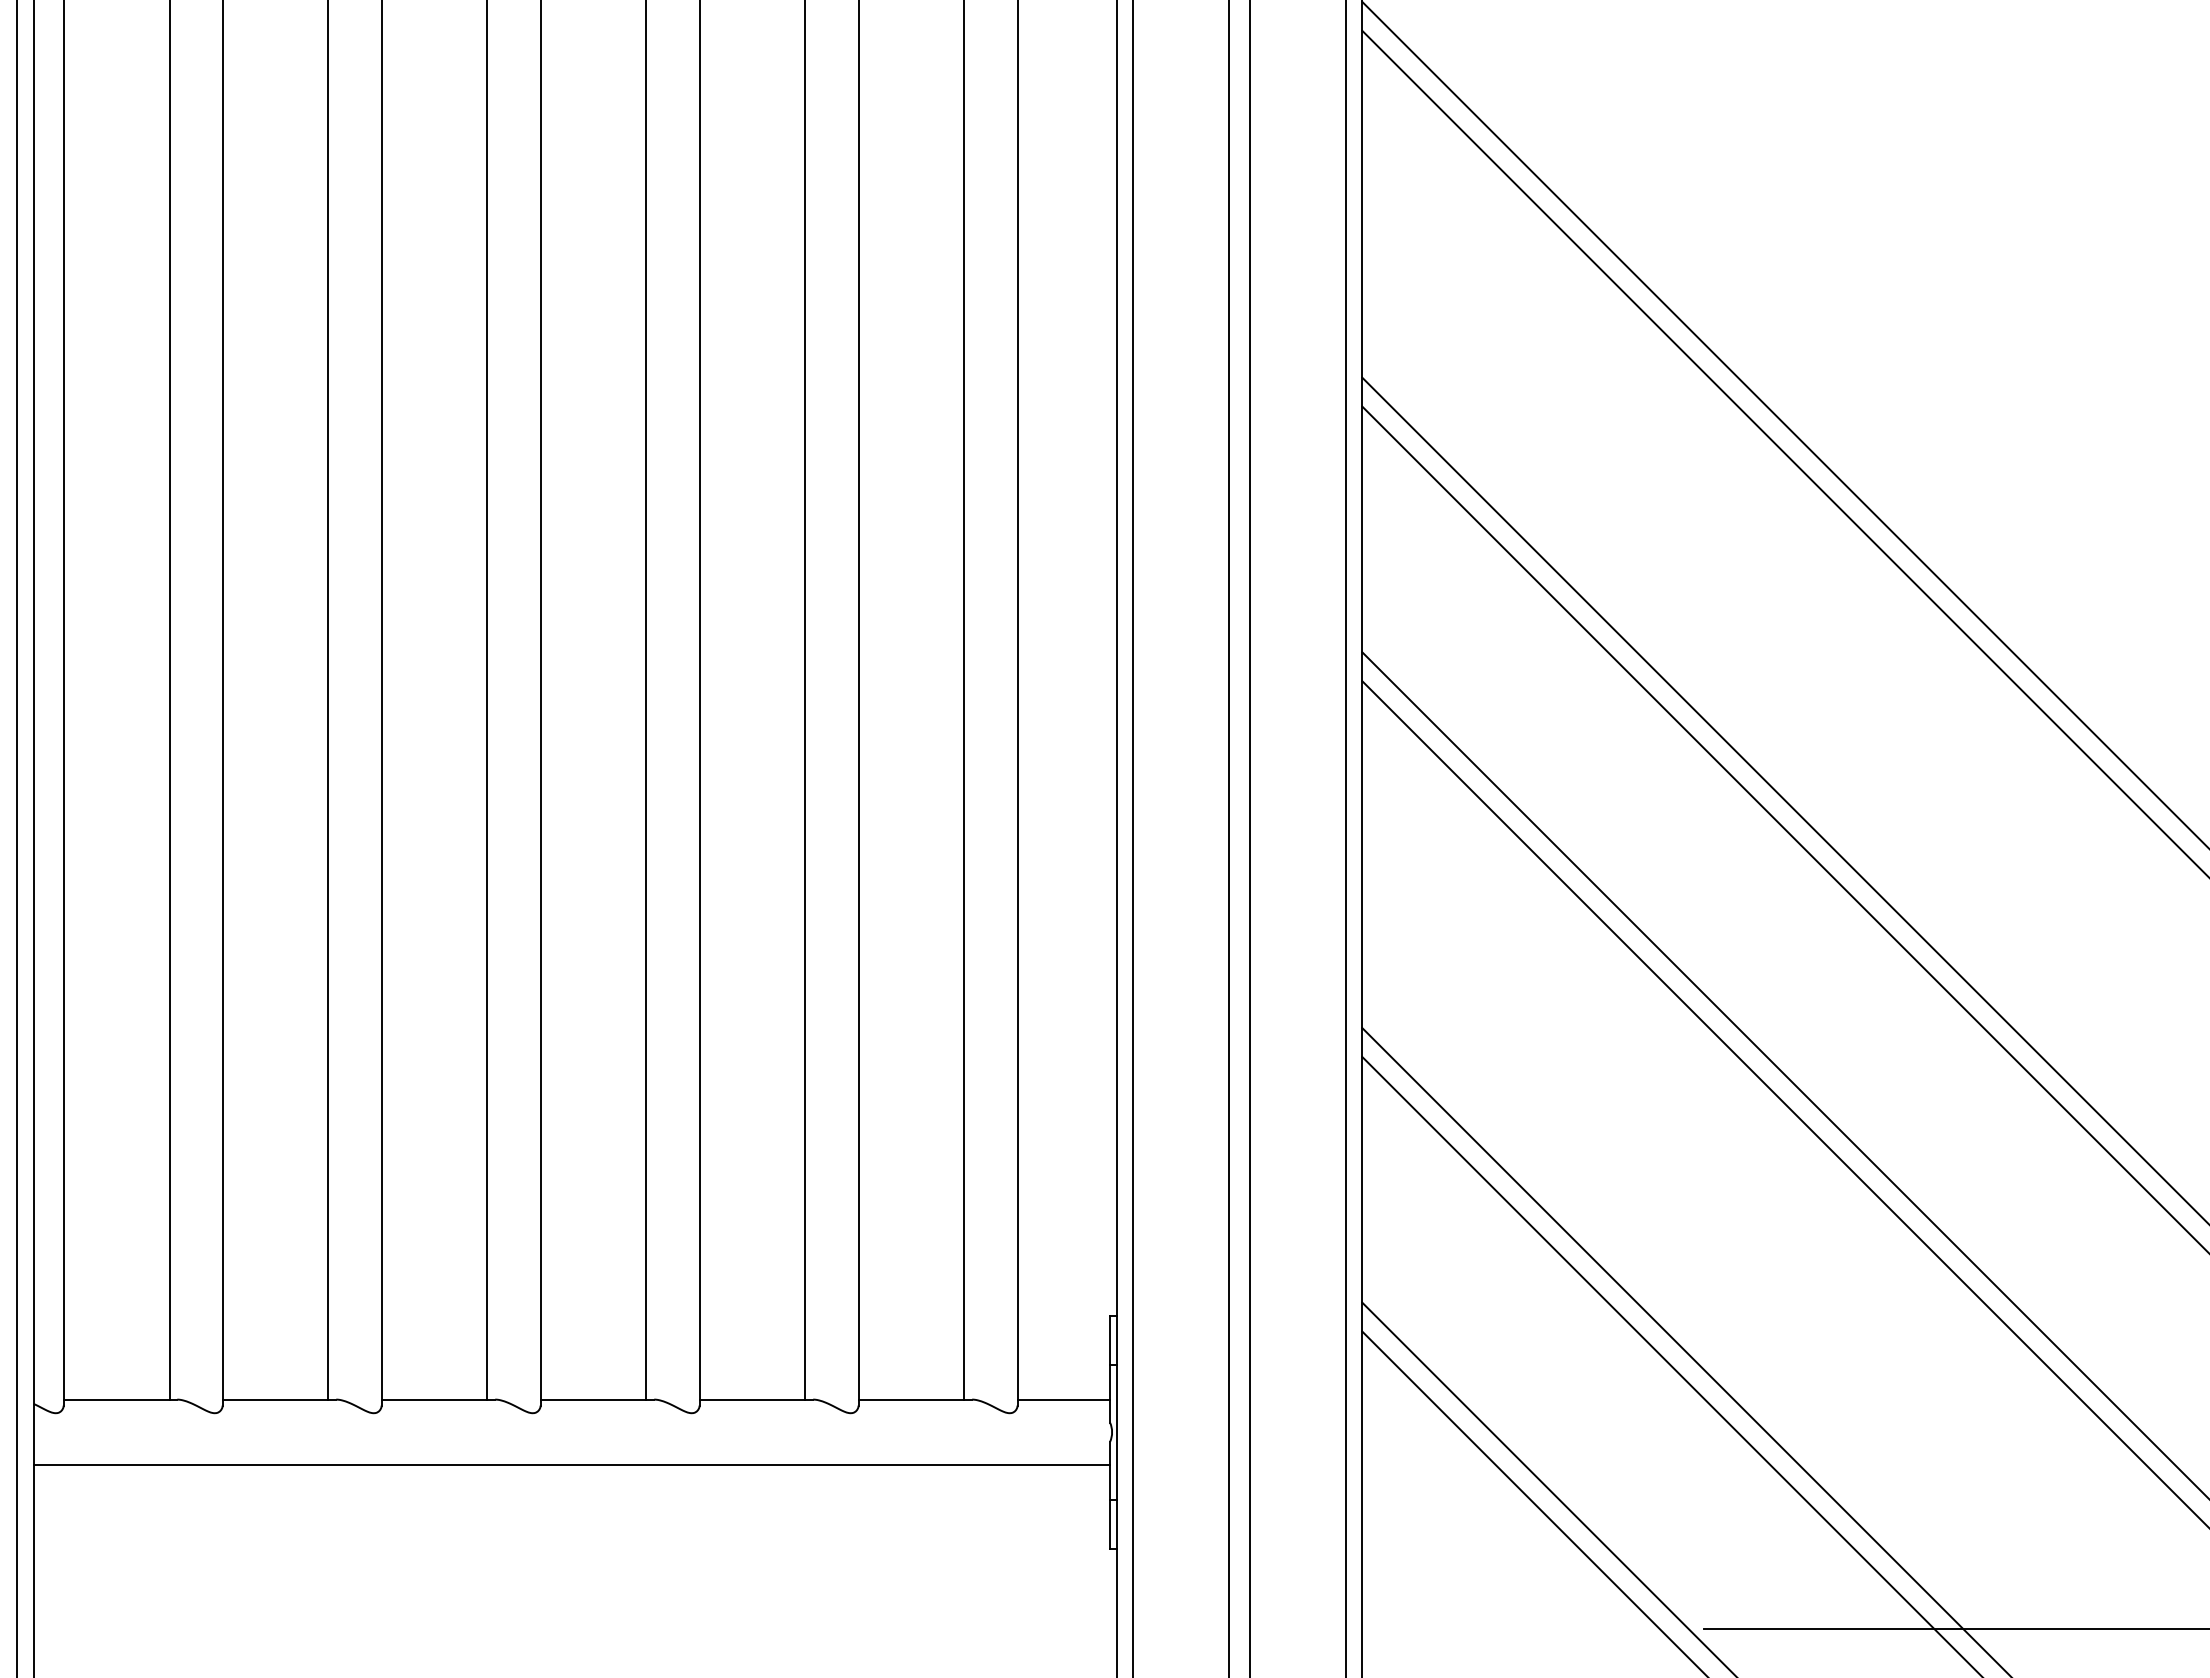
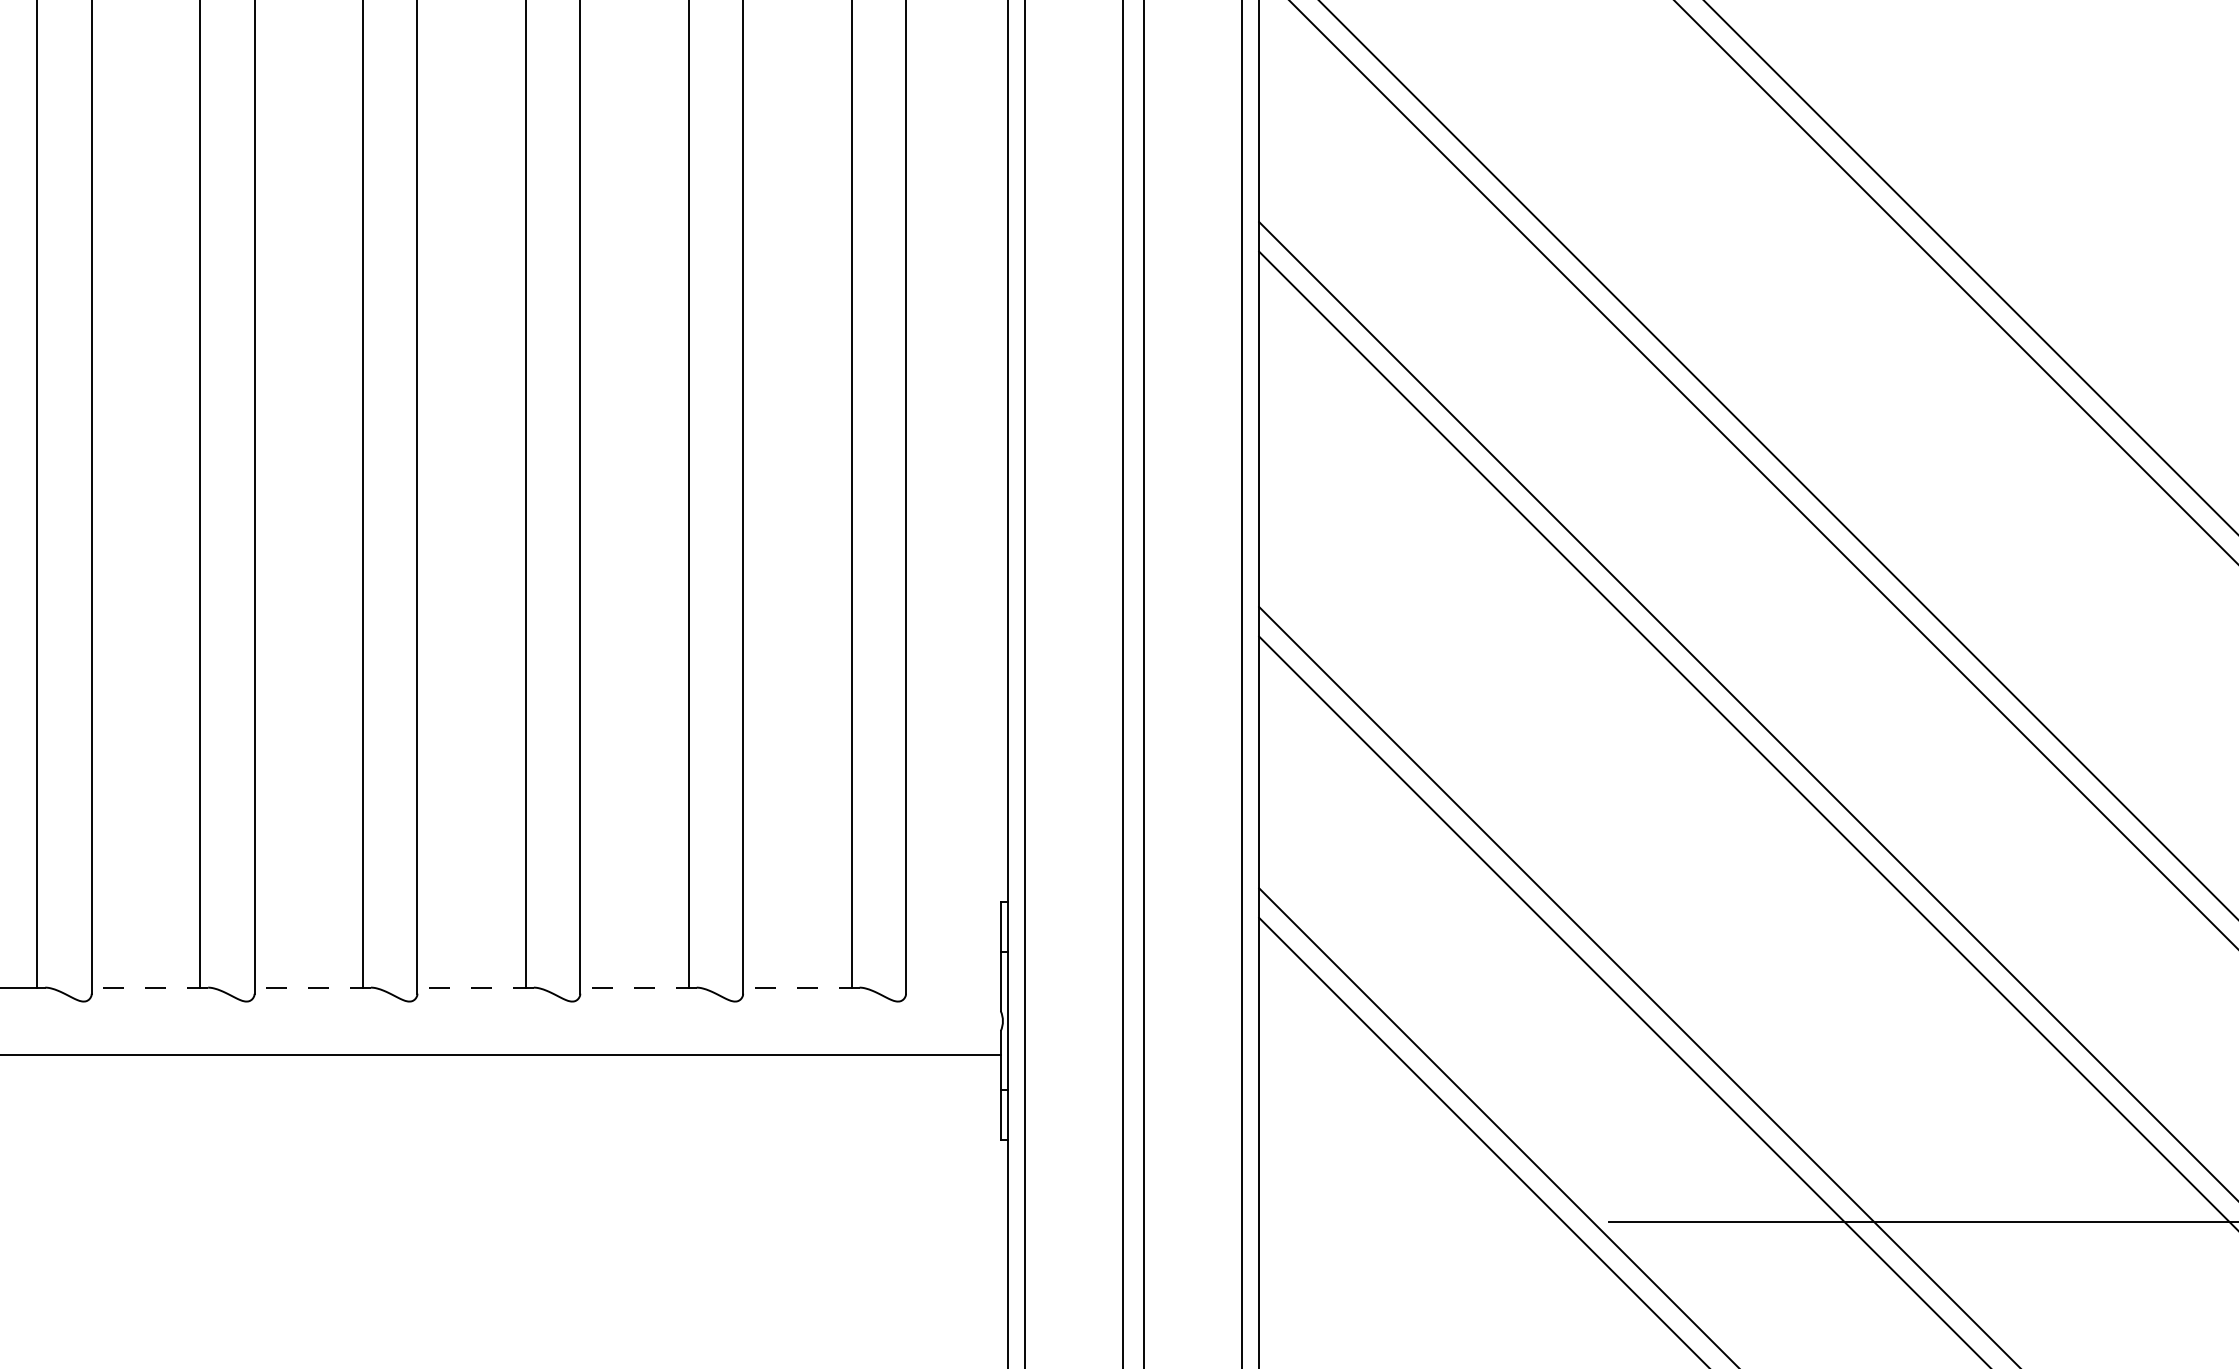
line: (279, 1399) -> (149, 987), solid -> dashed
line: (438, 1399) -> (312, 987), solid -> dashed
line: (597, 1399) -> (475, 987), solid -> dashed
line: (756, 1399) -> (638, 987), solid -> dashed
line: (915, 1399) -> (801, 987), solid -> dashed
line: (1063, 1399) -> (953, 987), removed

